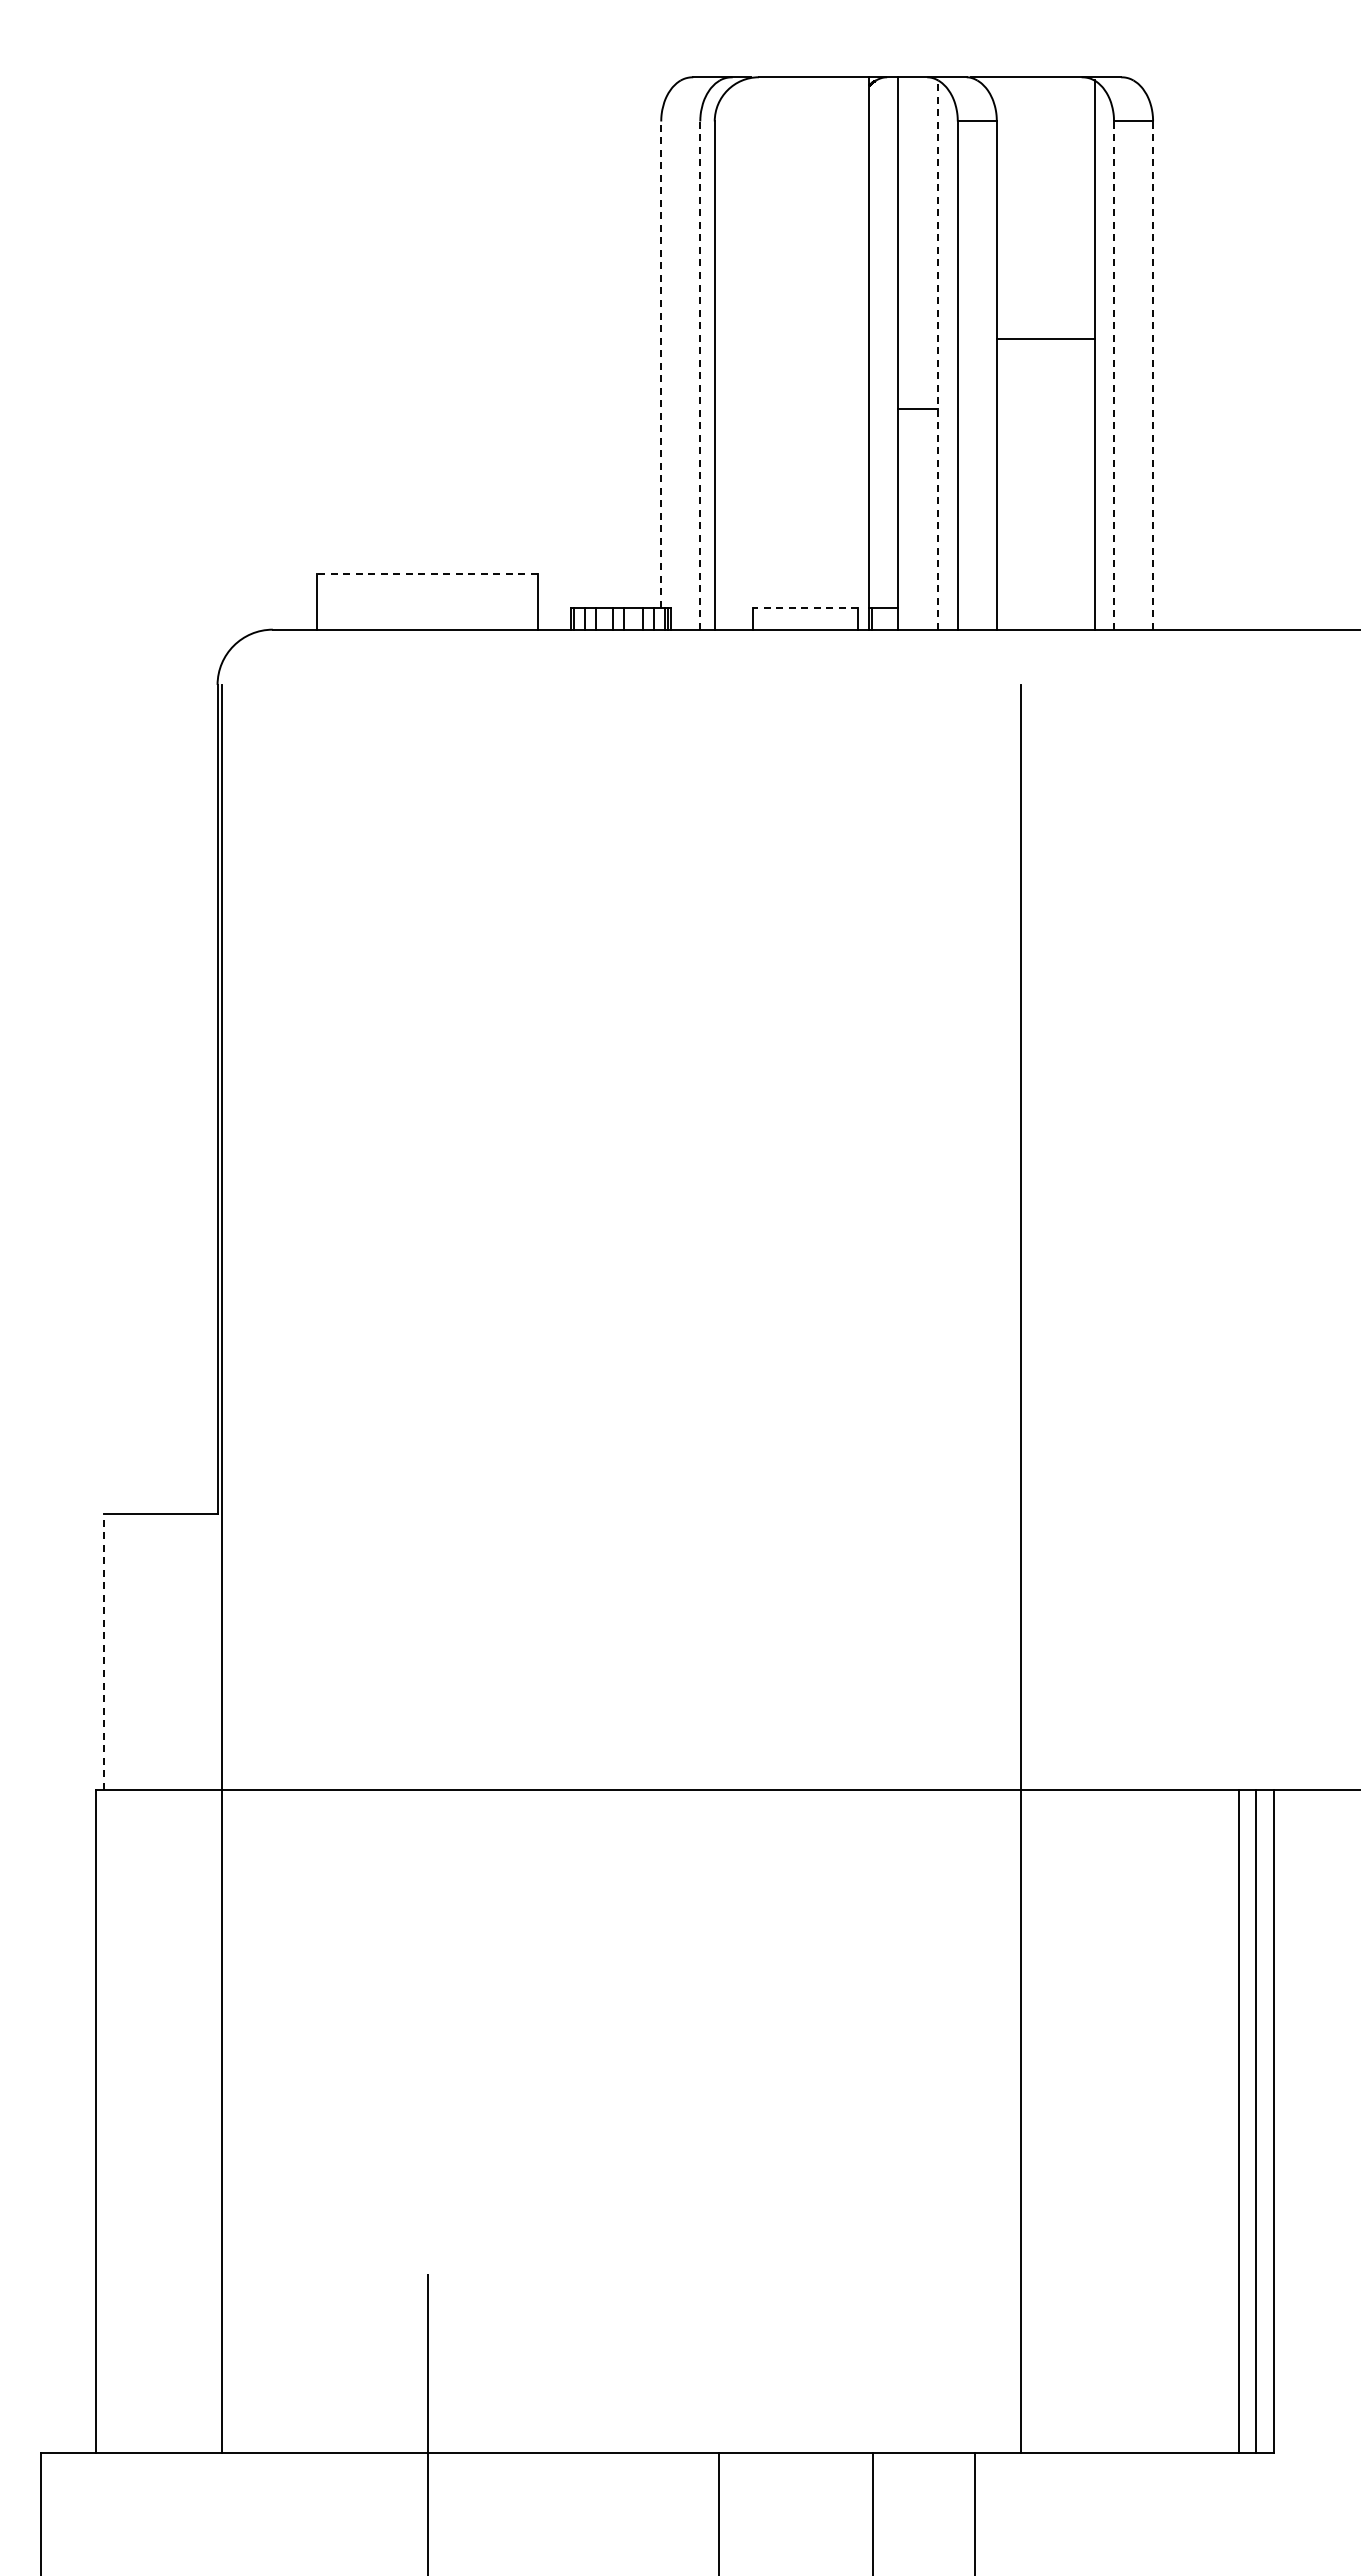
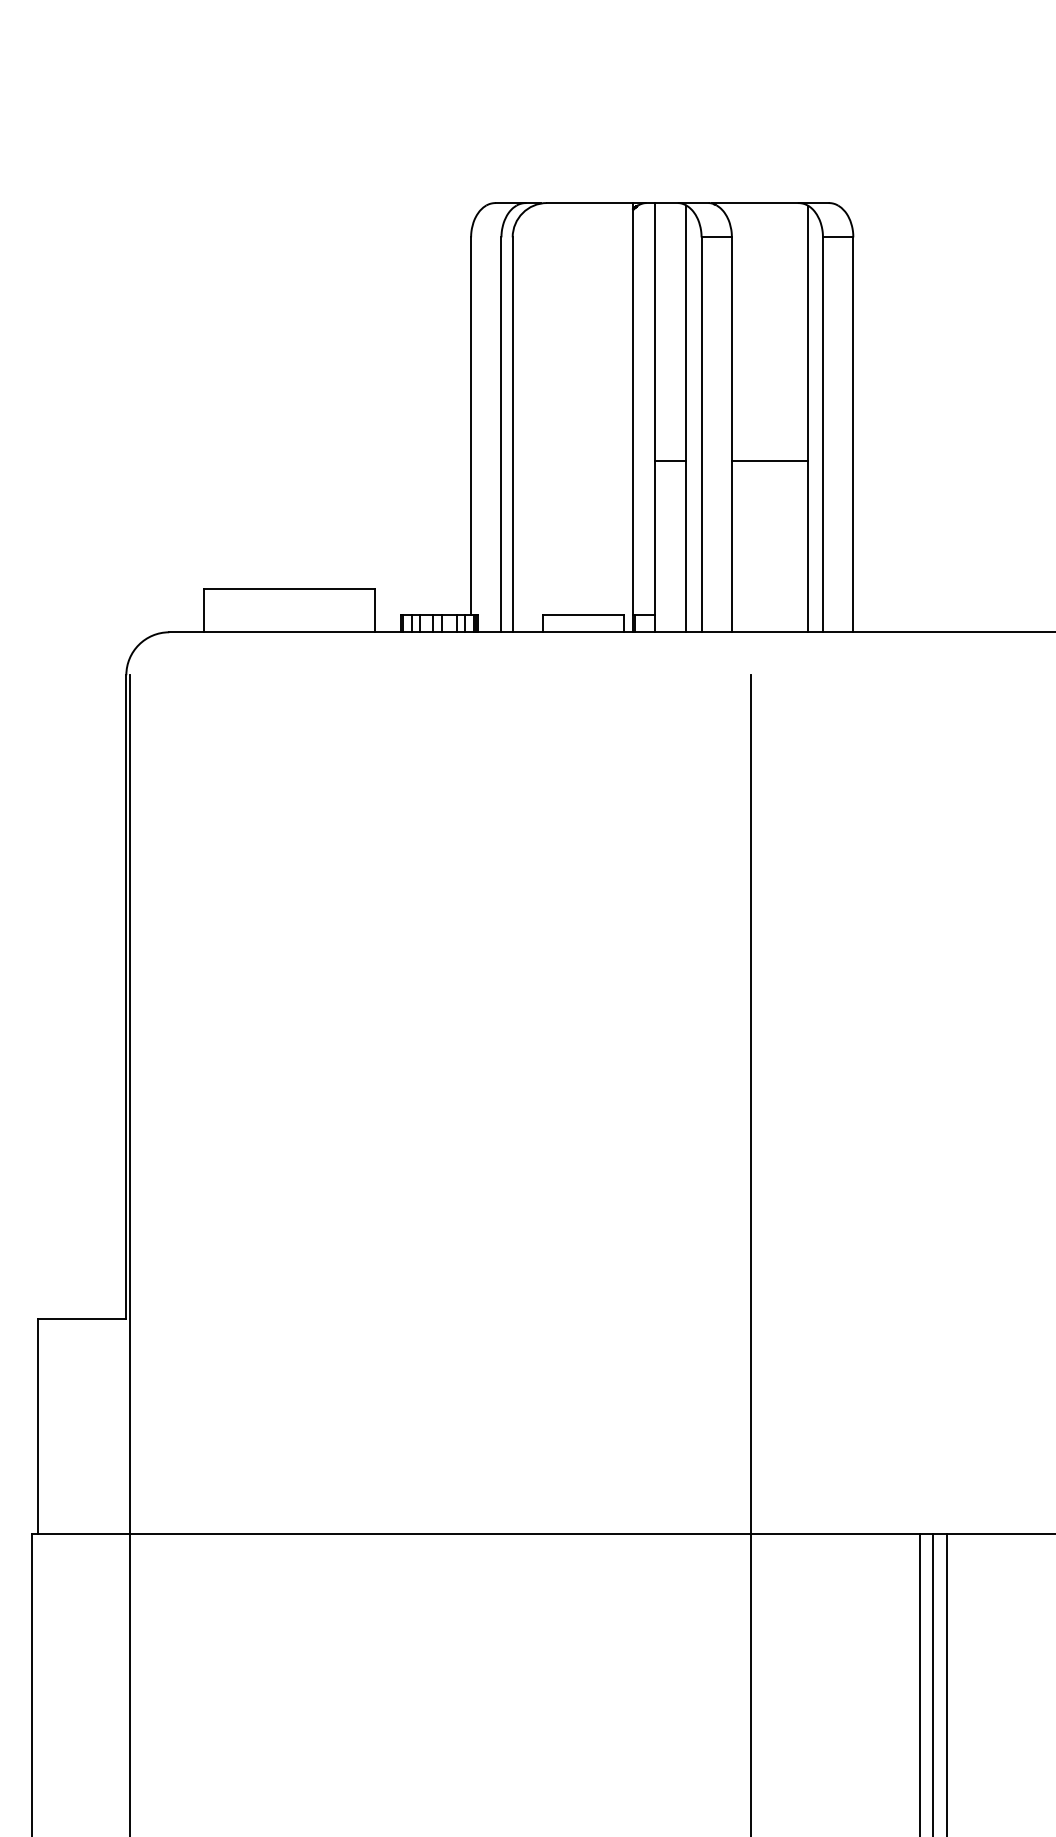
line: (1045, 338) -> (769, 460), moved
line: (938, 355) -> (686, 419), dashed -> solid
line: (661, 364) -> (471, 426), dashed -> solid
line: (700, 375) -> (501, 434), dashed -> solid
line: (1114, 375) -> (823, 434), dashed -> solid
line: (1153, 375) -> (853, 434), dashed -> solid
line: (426, 574) -> (288, 589), dashed -> solid
line: (805, 607) -> (583, 615), dashed -> solid
line: (104, 1651) -> (38, 1426), dashed -> solid

